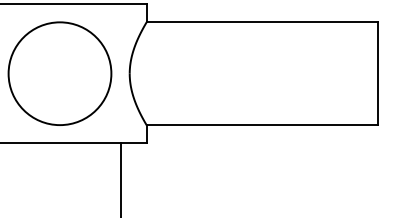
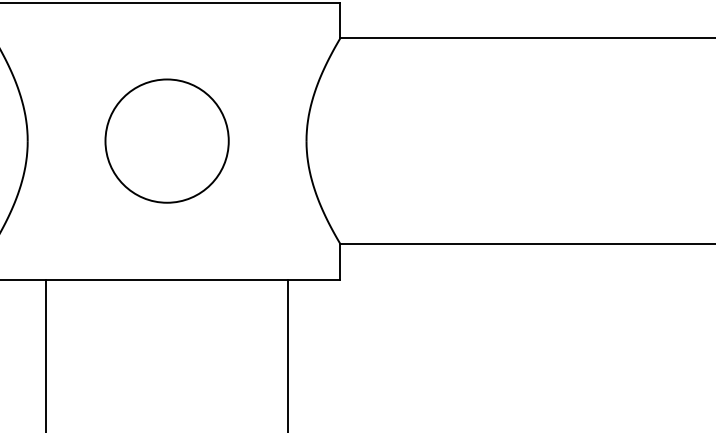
circle: (59, 73) -> (166, 140), size x0.6

